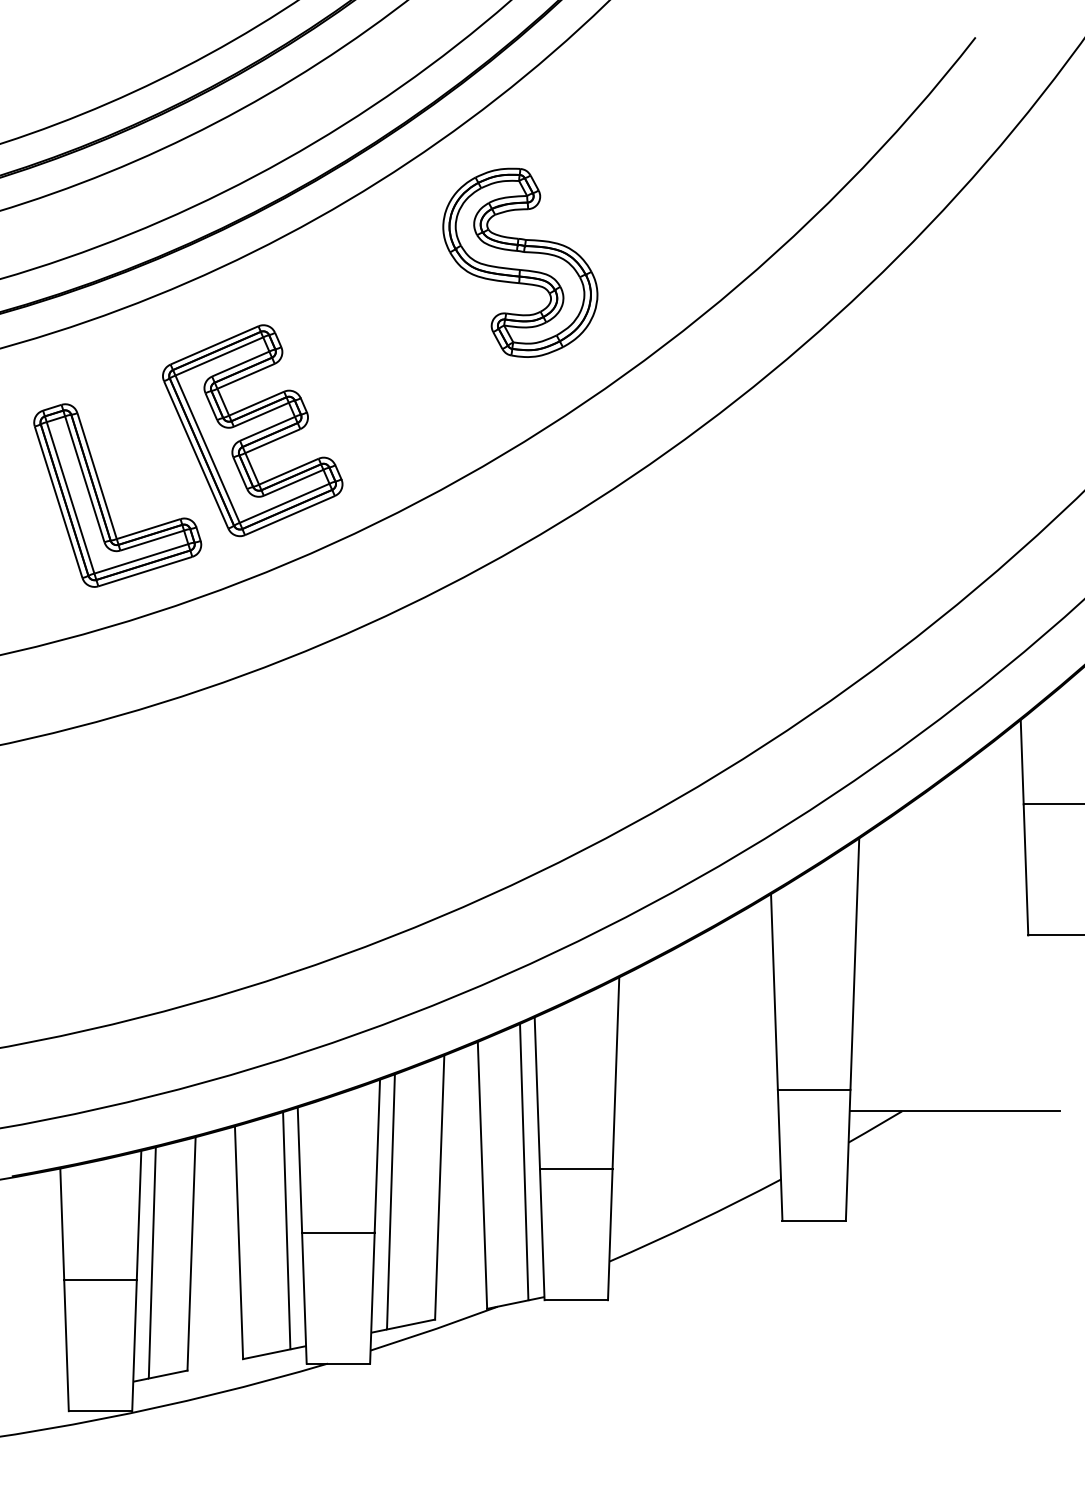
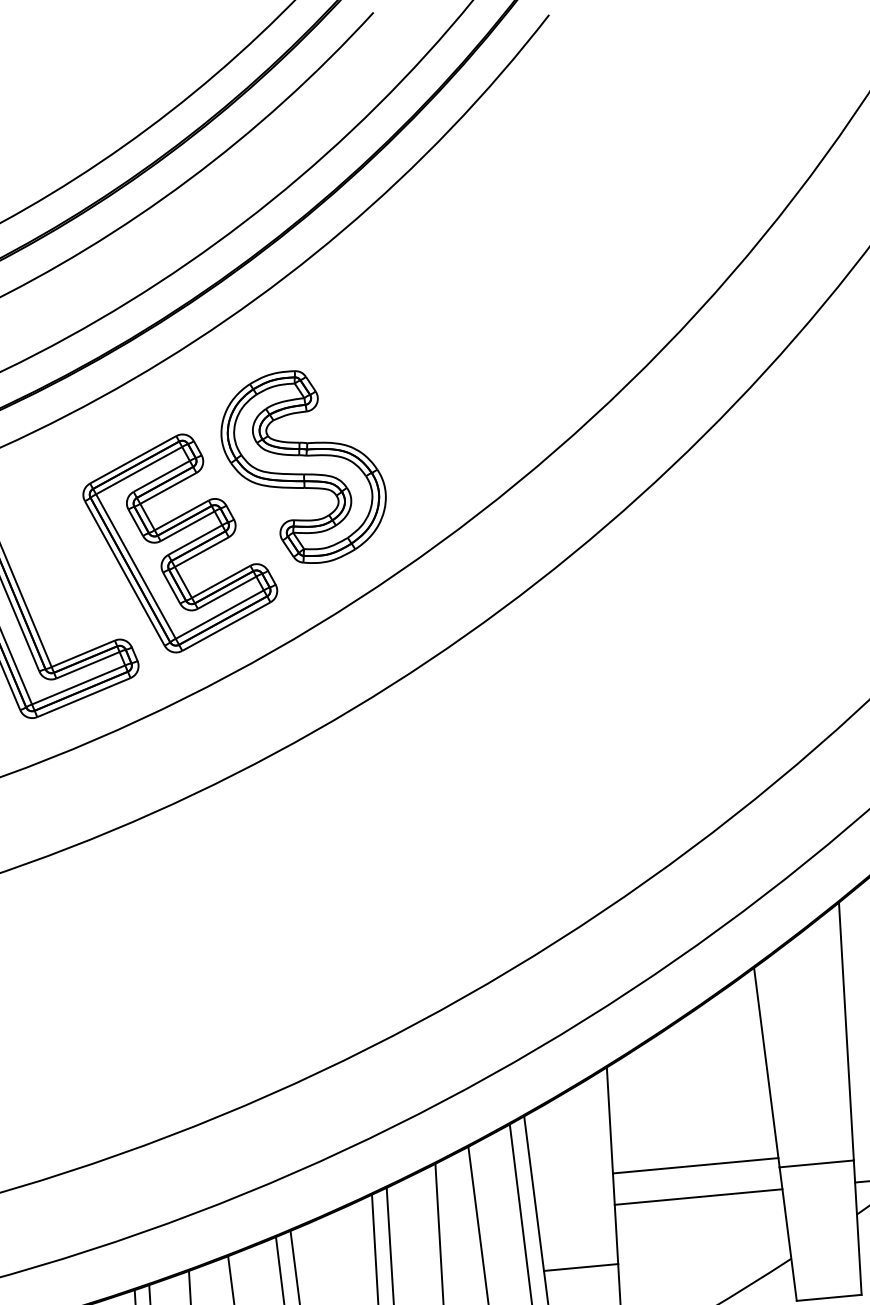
part: (520, 262) -> (303, 466), moved
line: (696, 1080) -> (695, 1165), added
line: (696, 1111) -> (698, 1197), added

